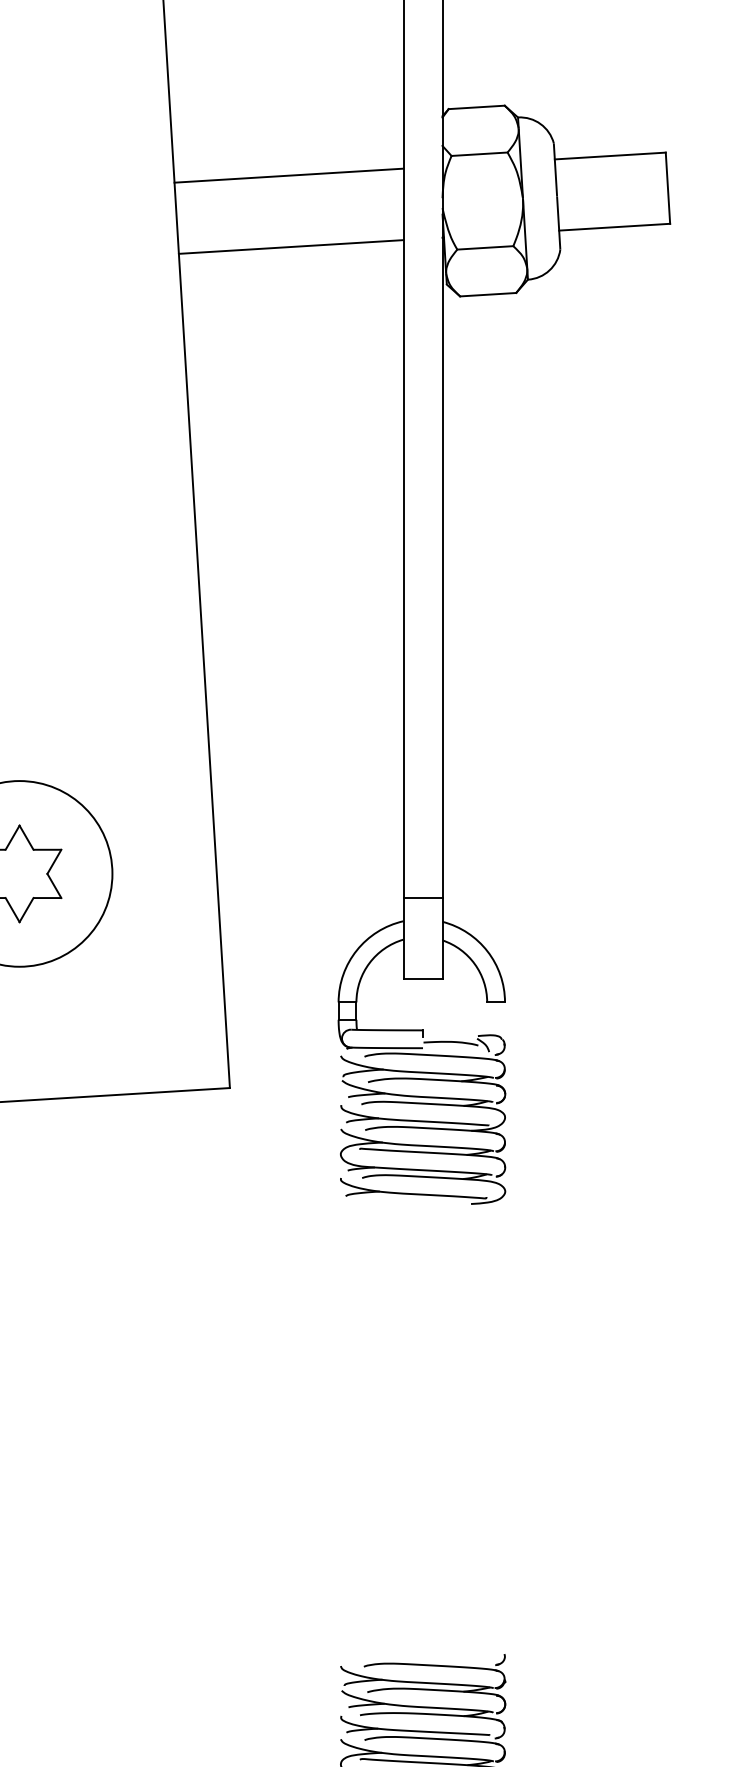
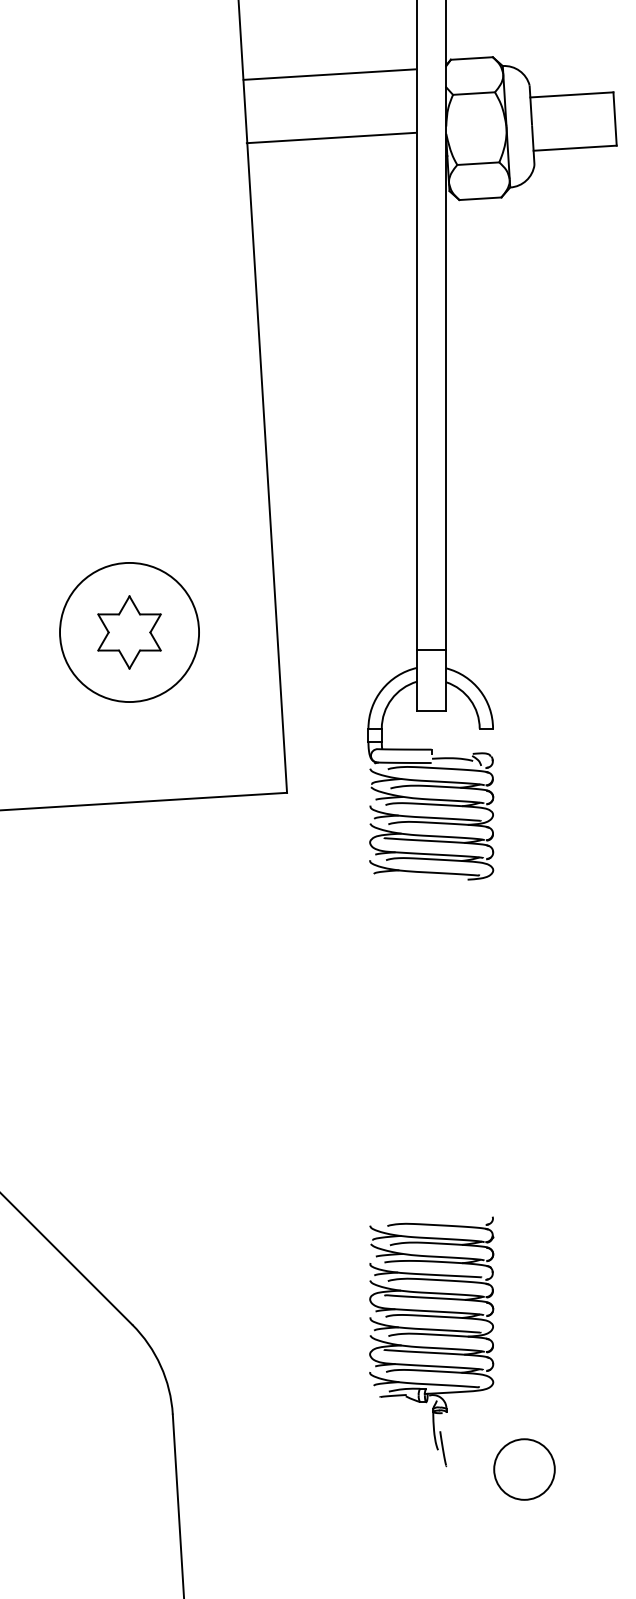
line: (289, 175) -> (329, 74), moved
line: (290, 246) -> (330, 137), moved

